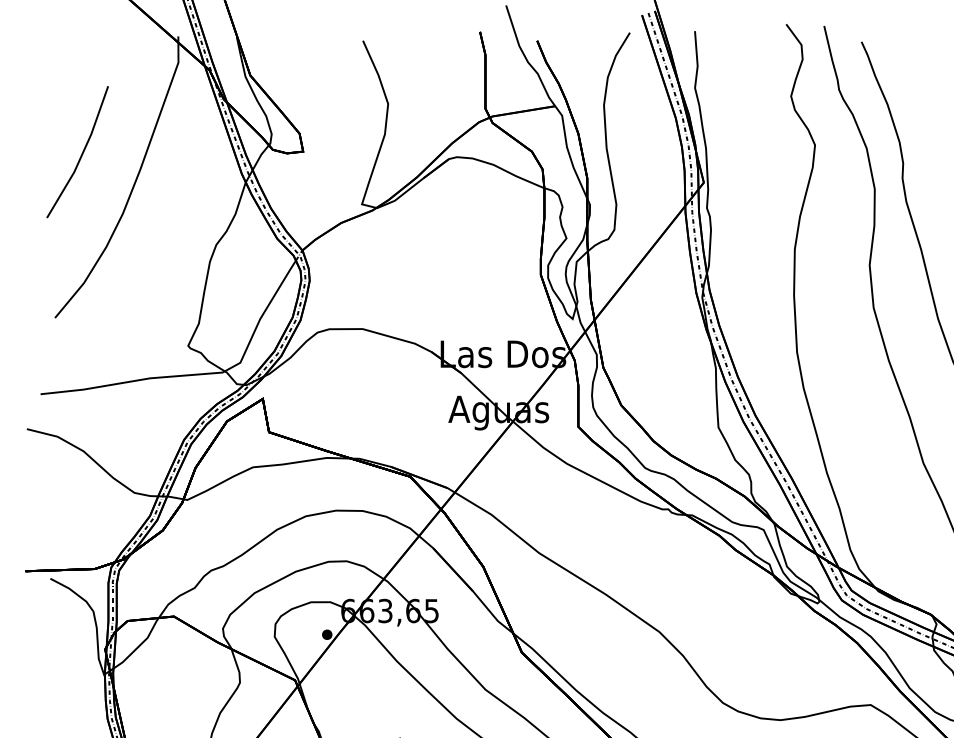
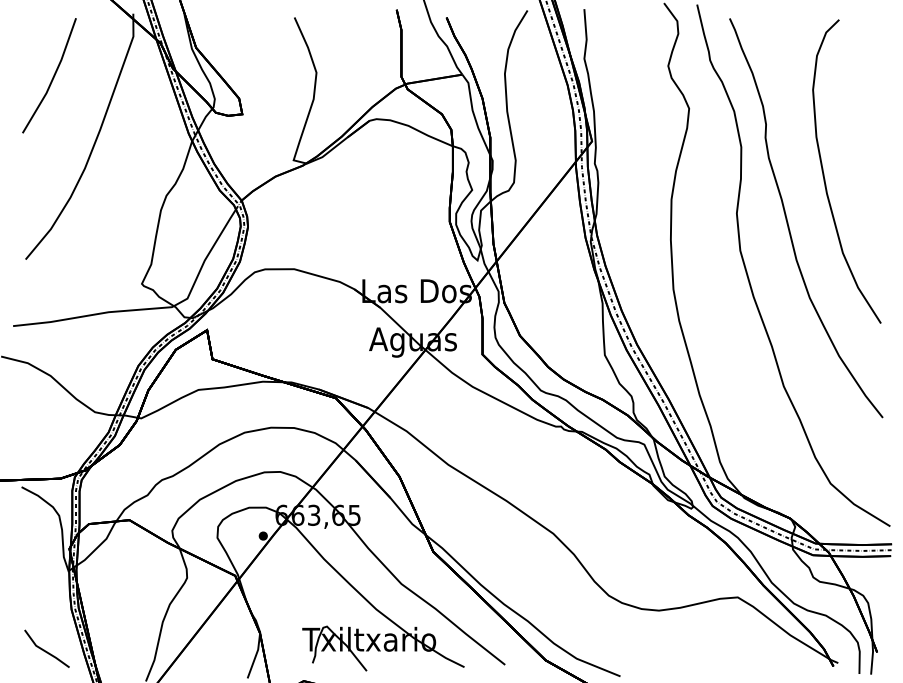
line: (81, 154) -> (52, 77), moved

